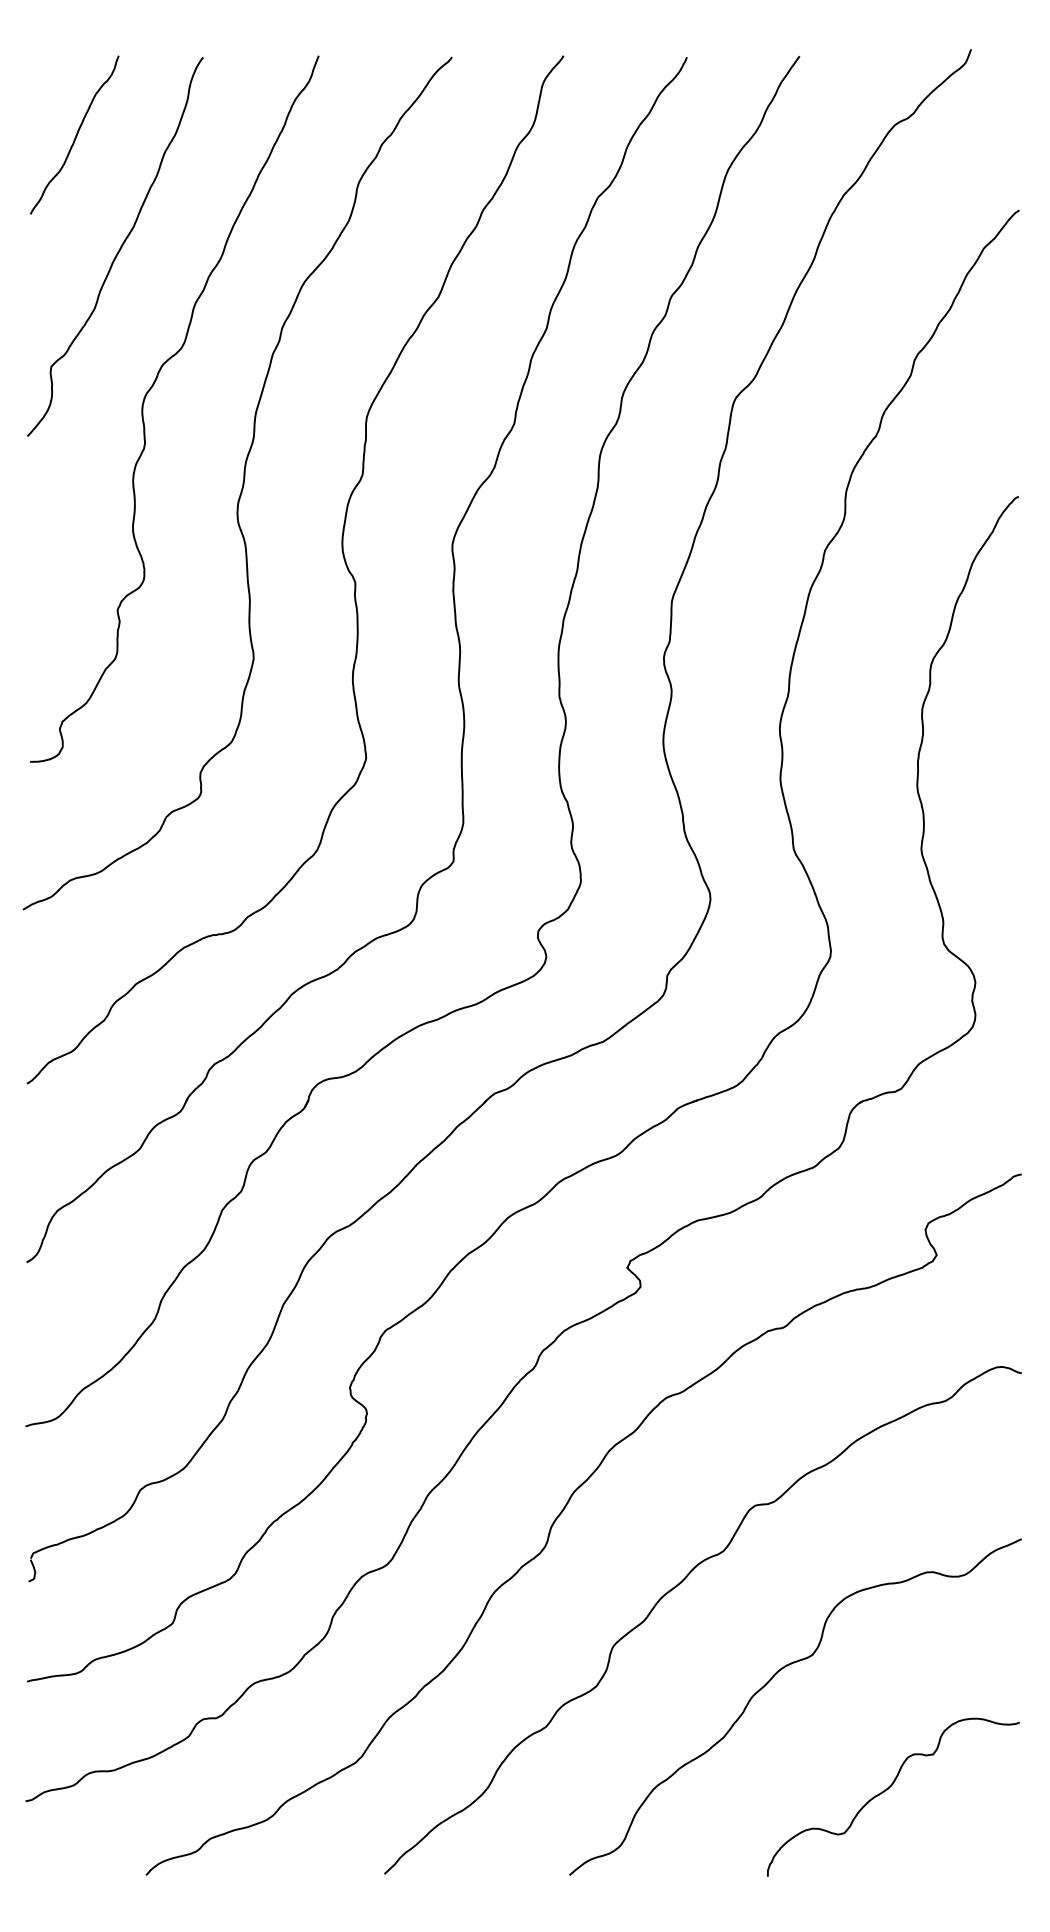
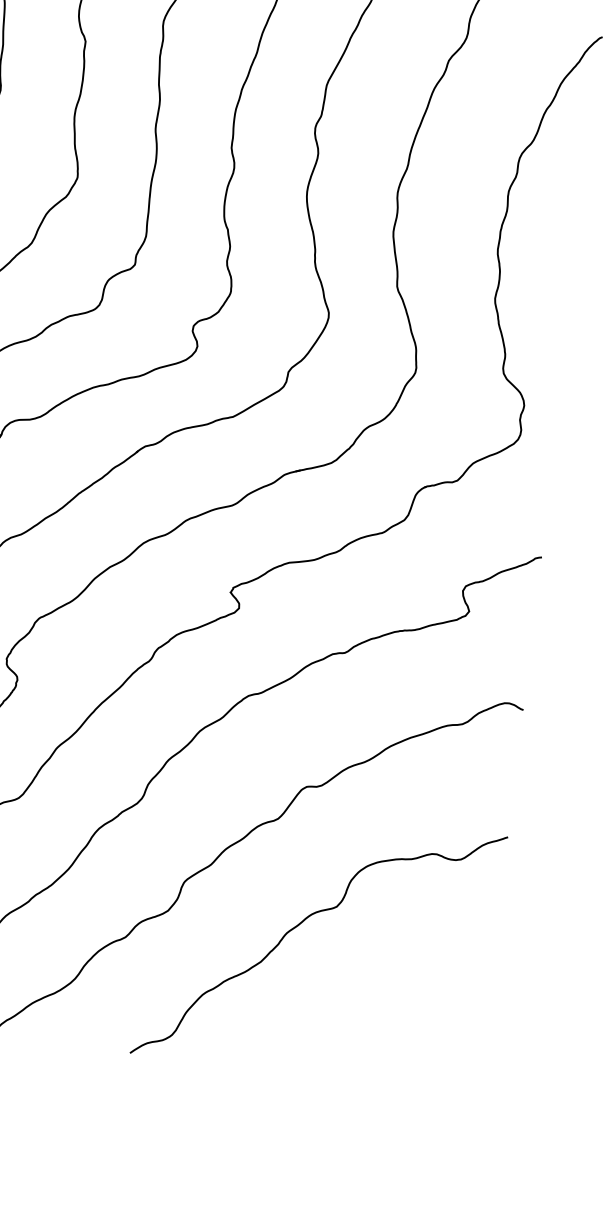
curve: (887, 1790) -> (381, 1017), removed

